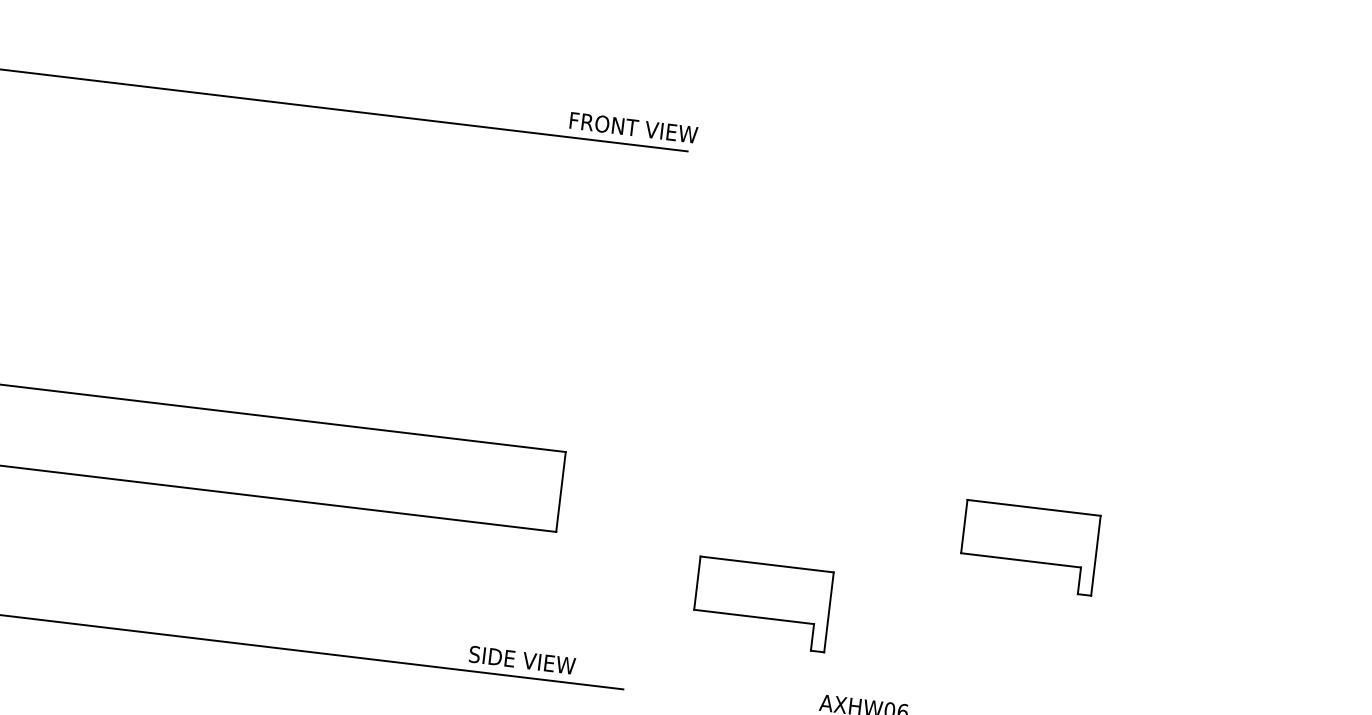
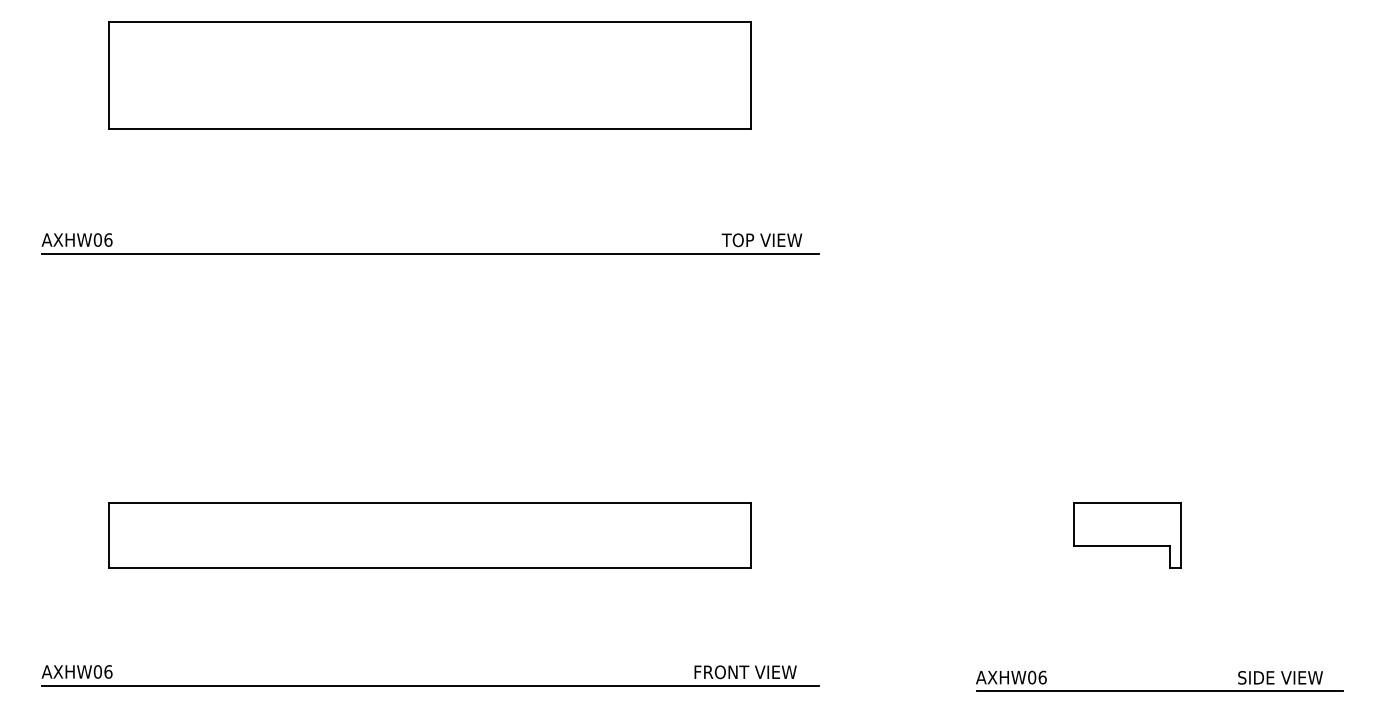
text: (632, 128) -> (773, 240), FRONT VIEW -> TOP VIEW
part: (762, 604) -> (921, 605), removed
text: (533, 661) -> (745, 672), SIDE VIEW -> FRONT VIEW

